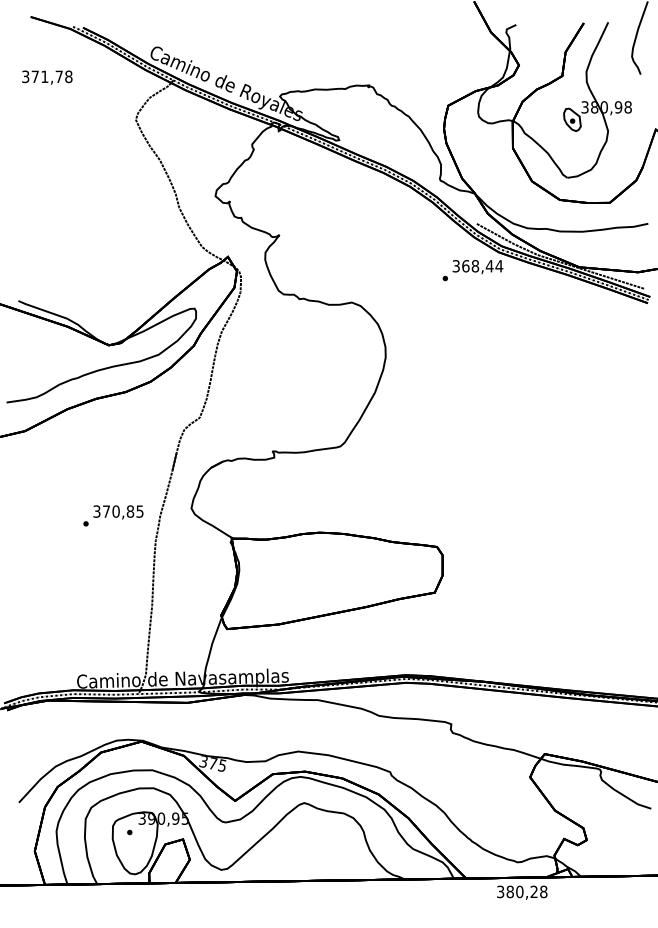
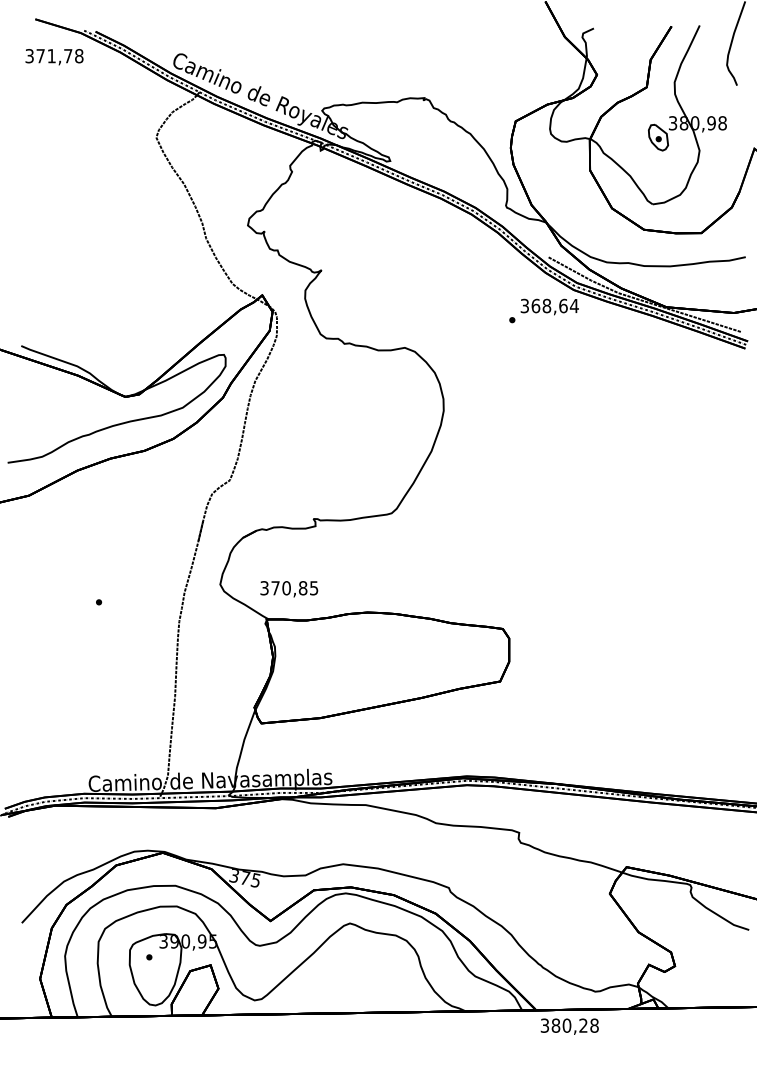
text: (47, 77) -> (54, 57), moved
text: (488, 265) -> (562, 305), 368,44 -> 368,64
text: (118, 512) -> (289, 589), moved
text: (522, 892) -> (569, 1026), moved

